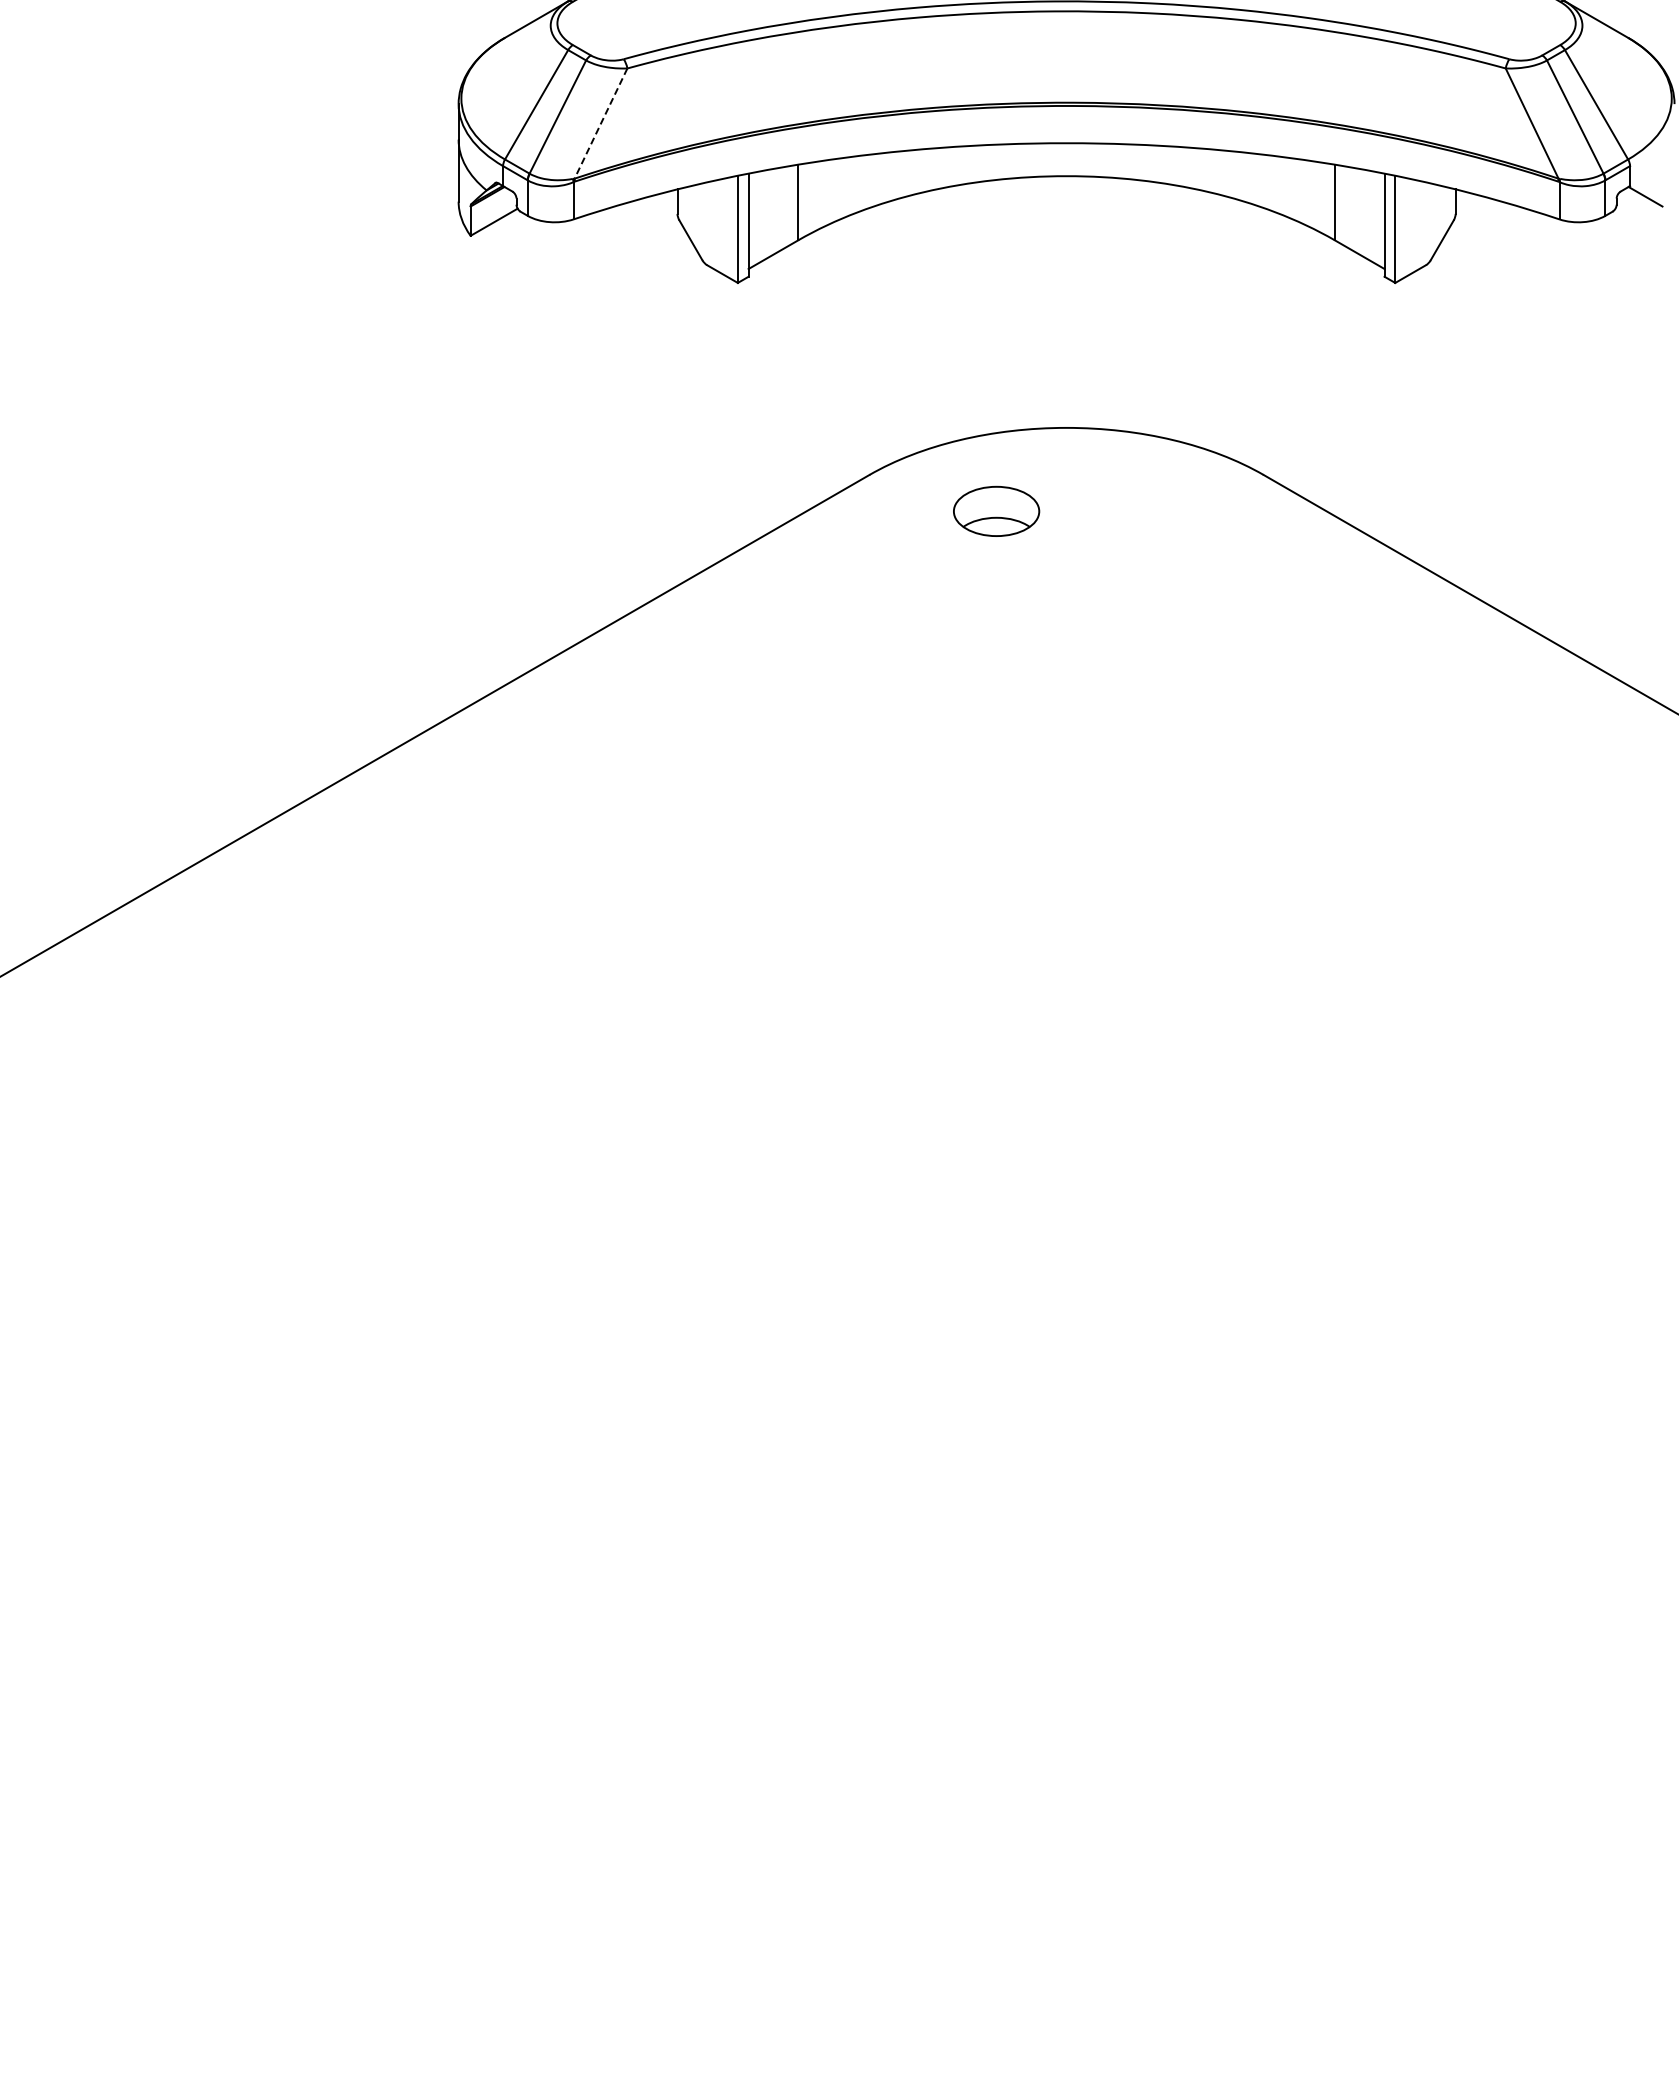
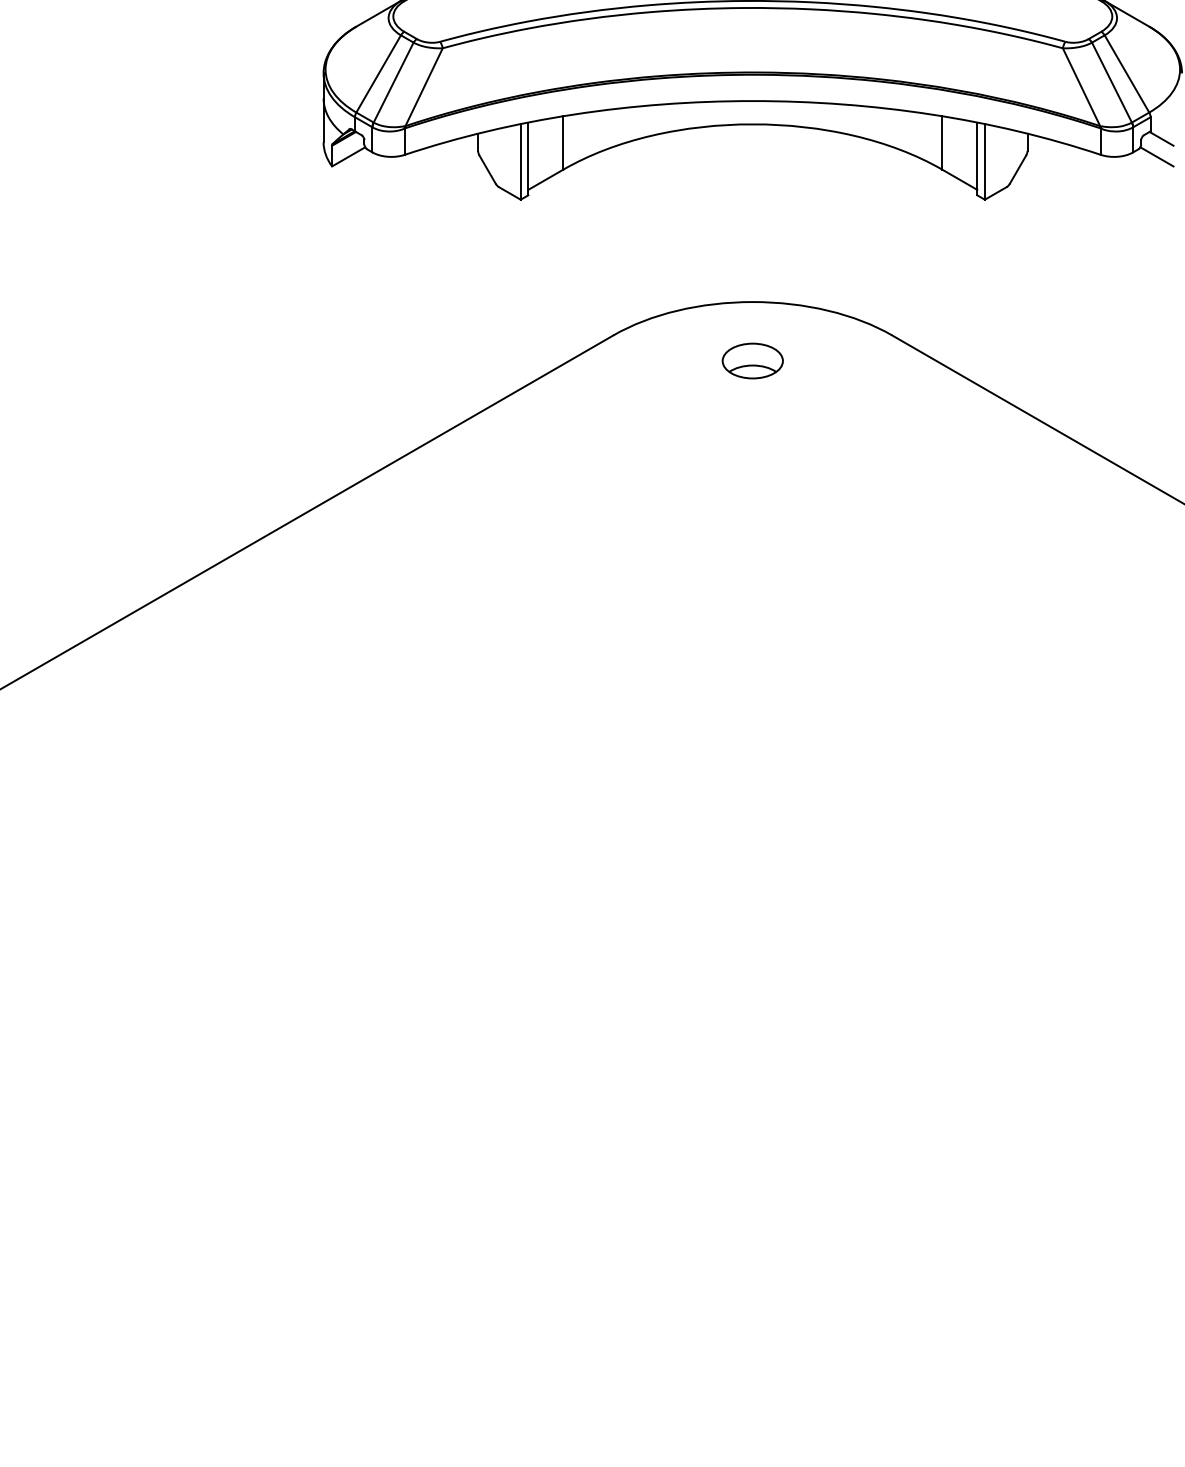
line: (600, 124) -> (423, 87), dashed -> solid
line: (1638, 221) -> (1156, 156), added
part: (996, 510) -> (752, 360), moved

